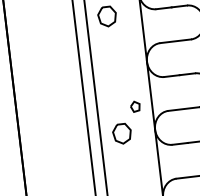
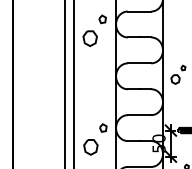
part: (126, 122) -> (95, 139), moved

